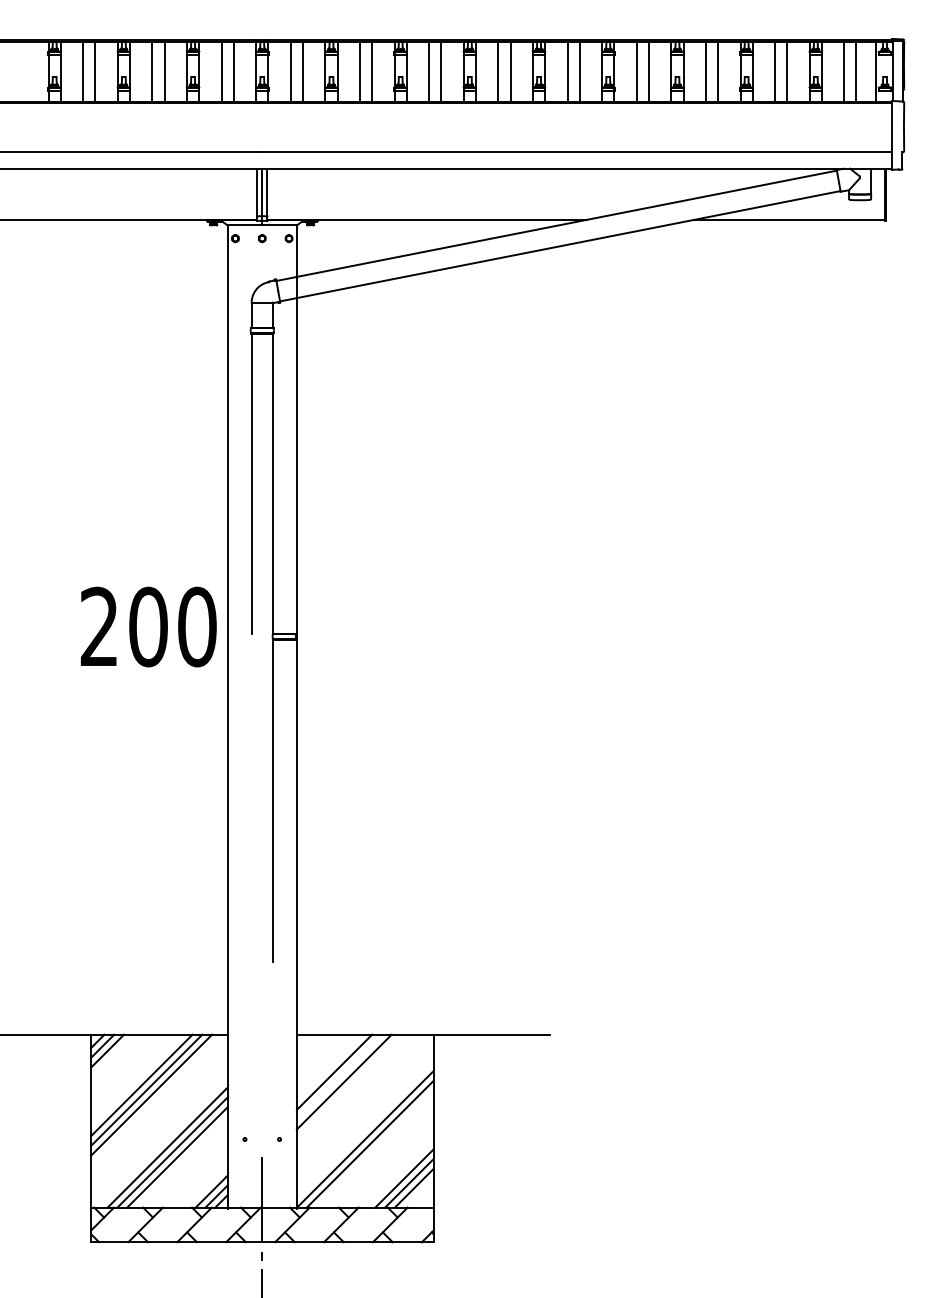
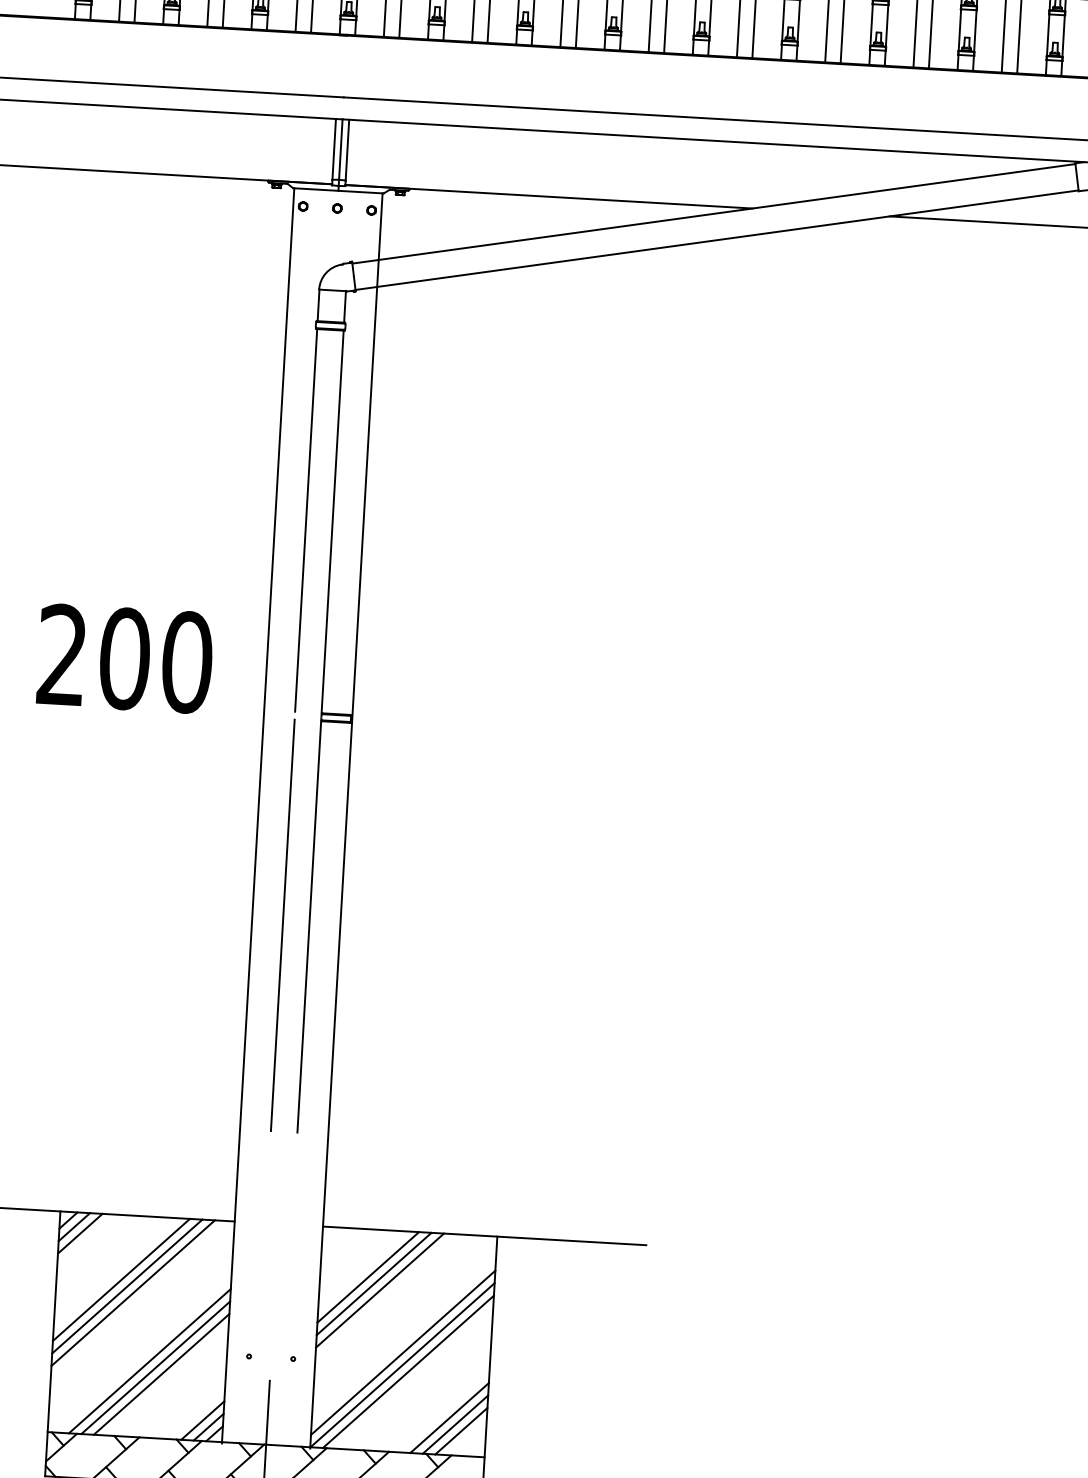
text: (148, 626) -> (124, 658), moved
line: (251, 800) -> (282, 924), added
line: (338, 1076) -> (373, 1283), added
line: (364, 1129) -> (402, 1352), added

